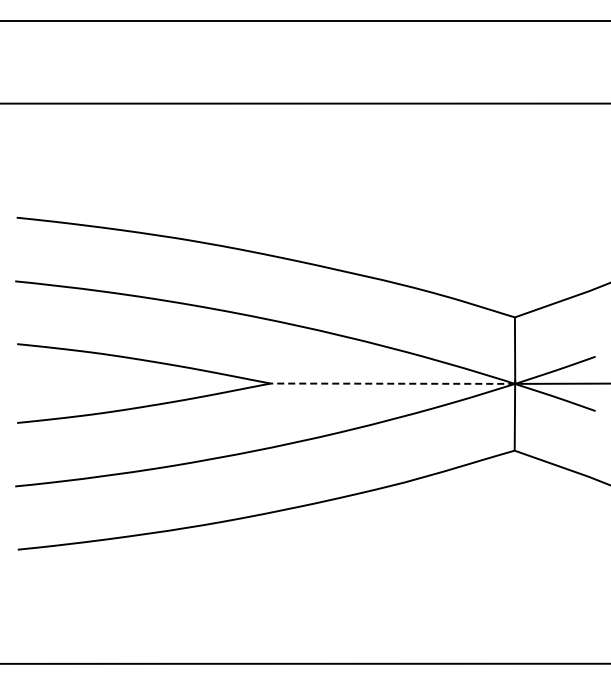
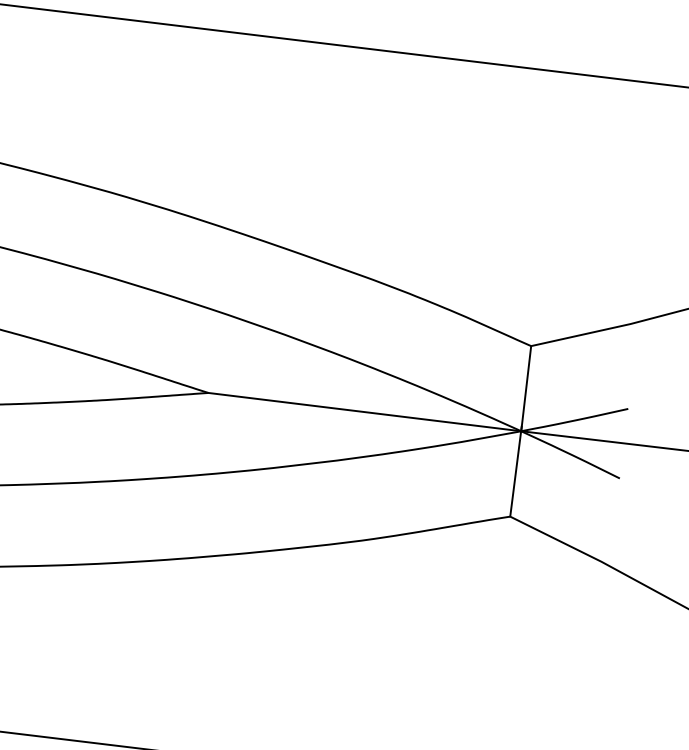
line: (392, 383) -> (364, 411), dashed -> solid

